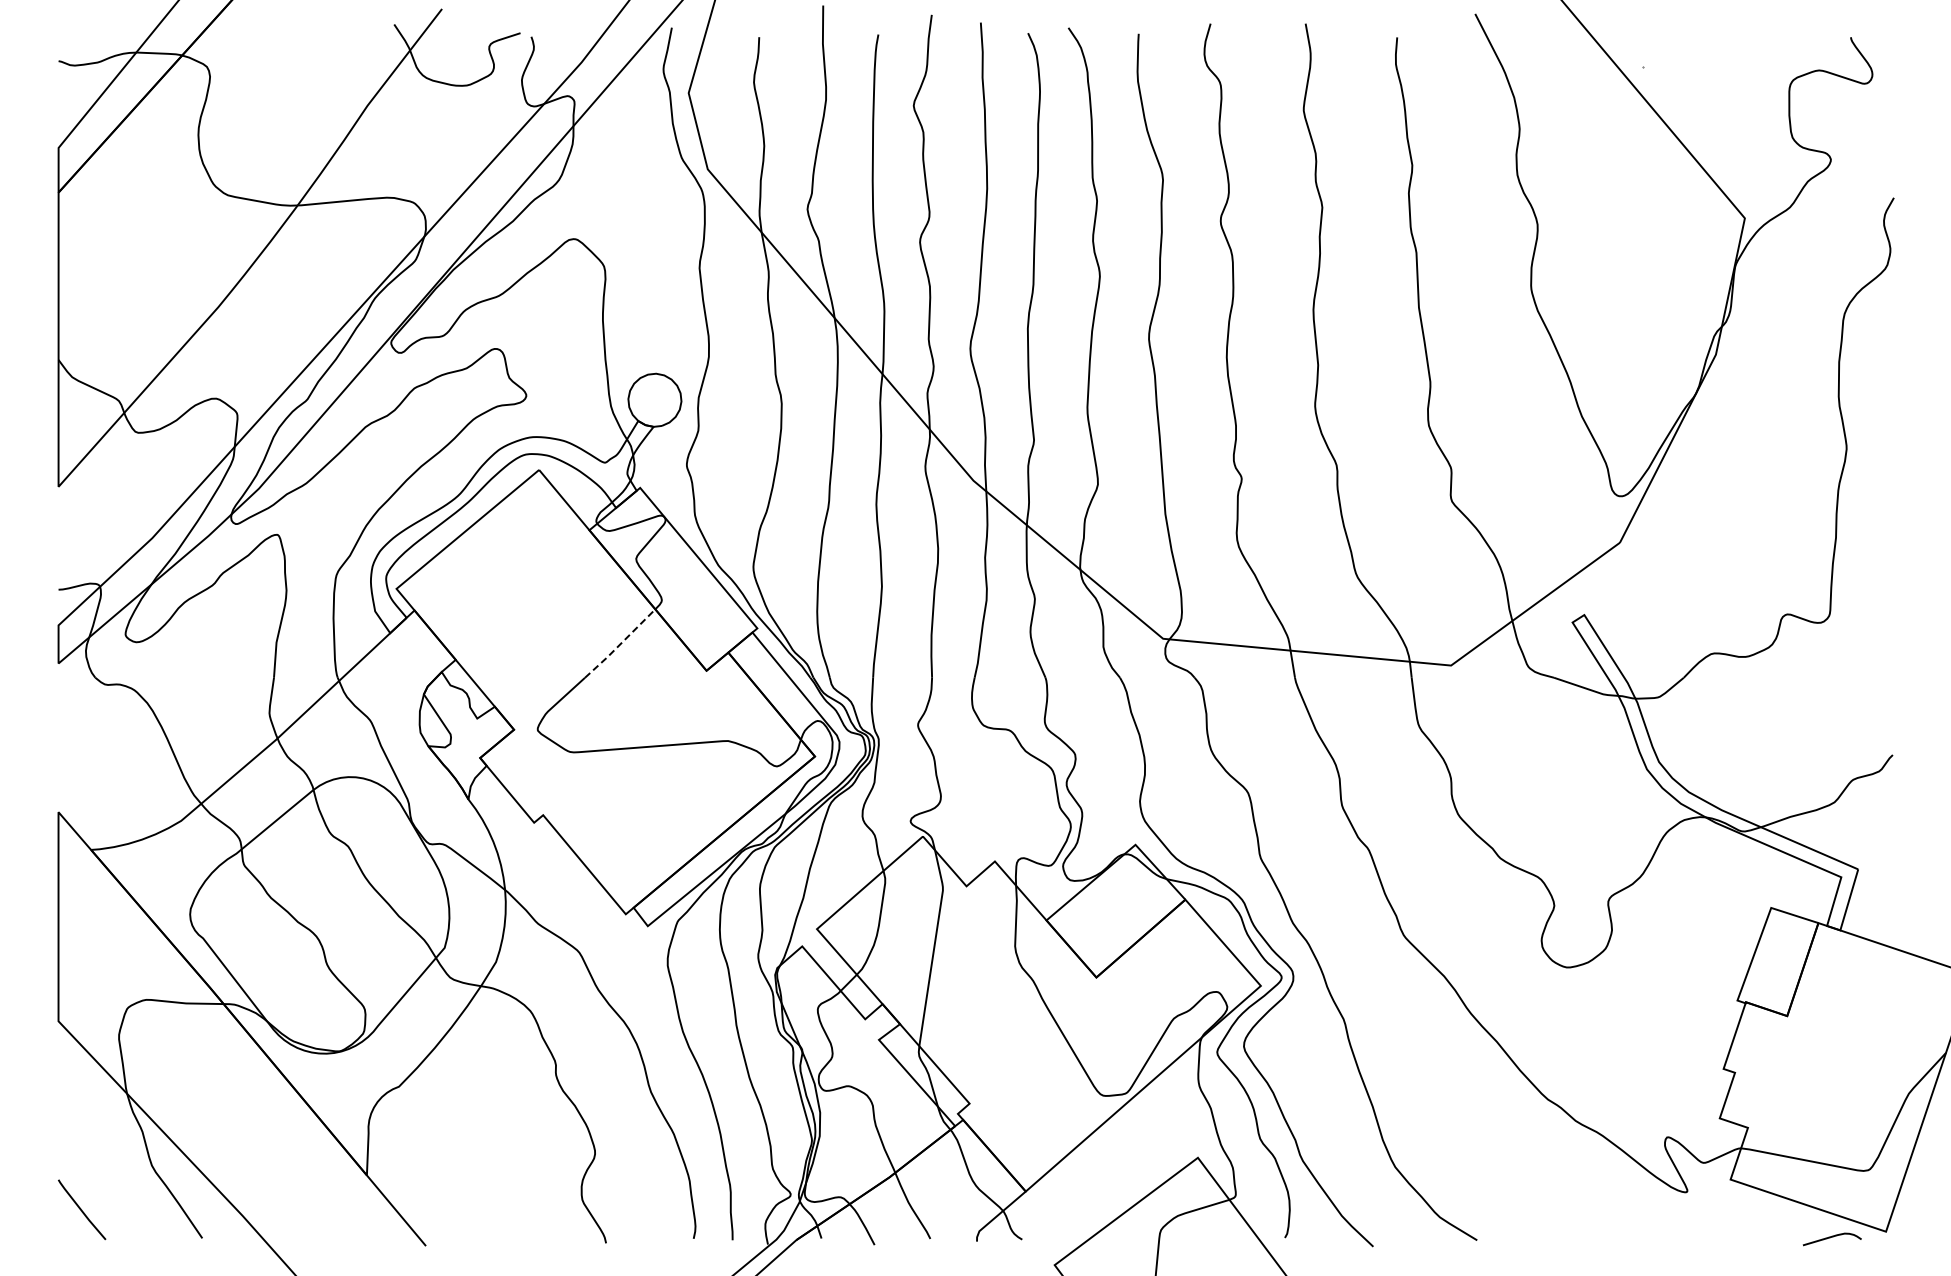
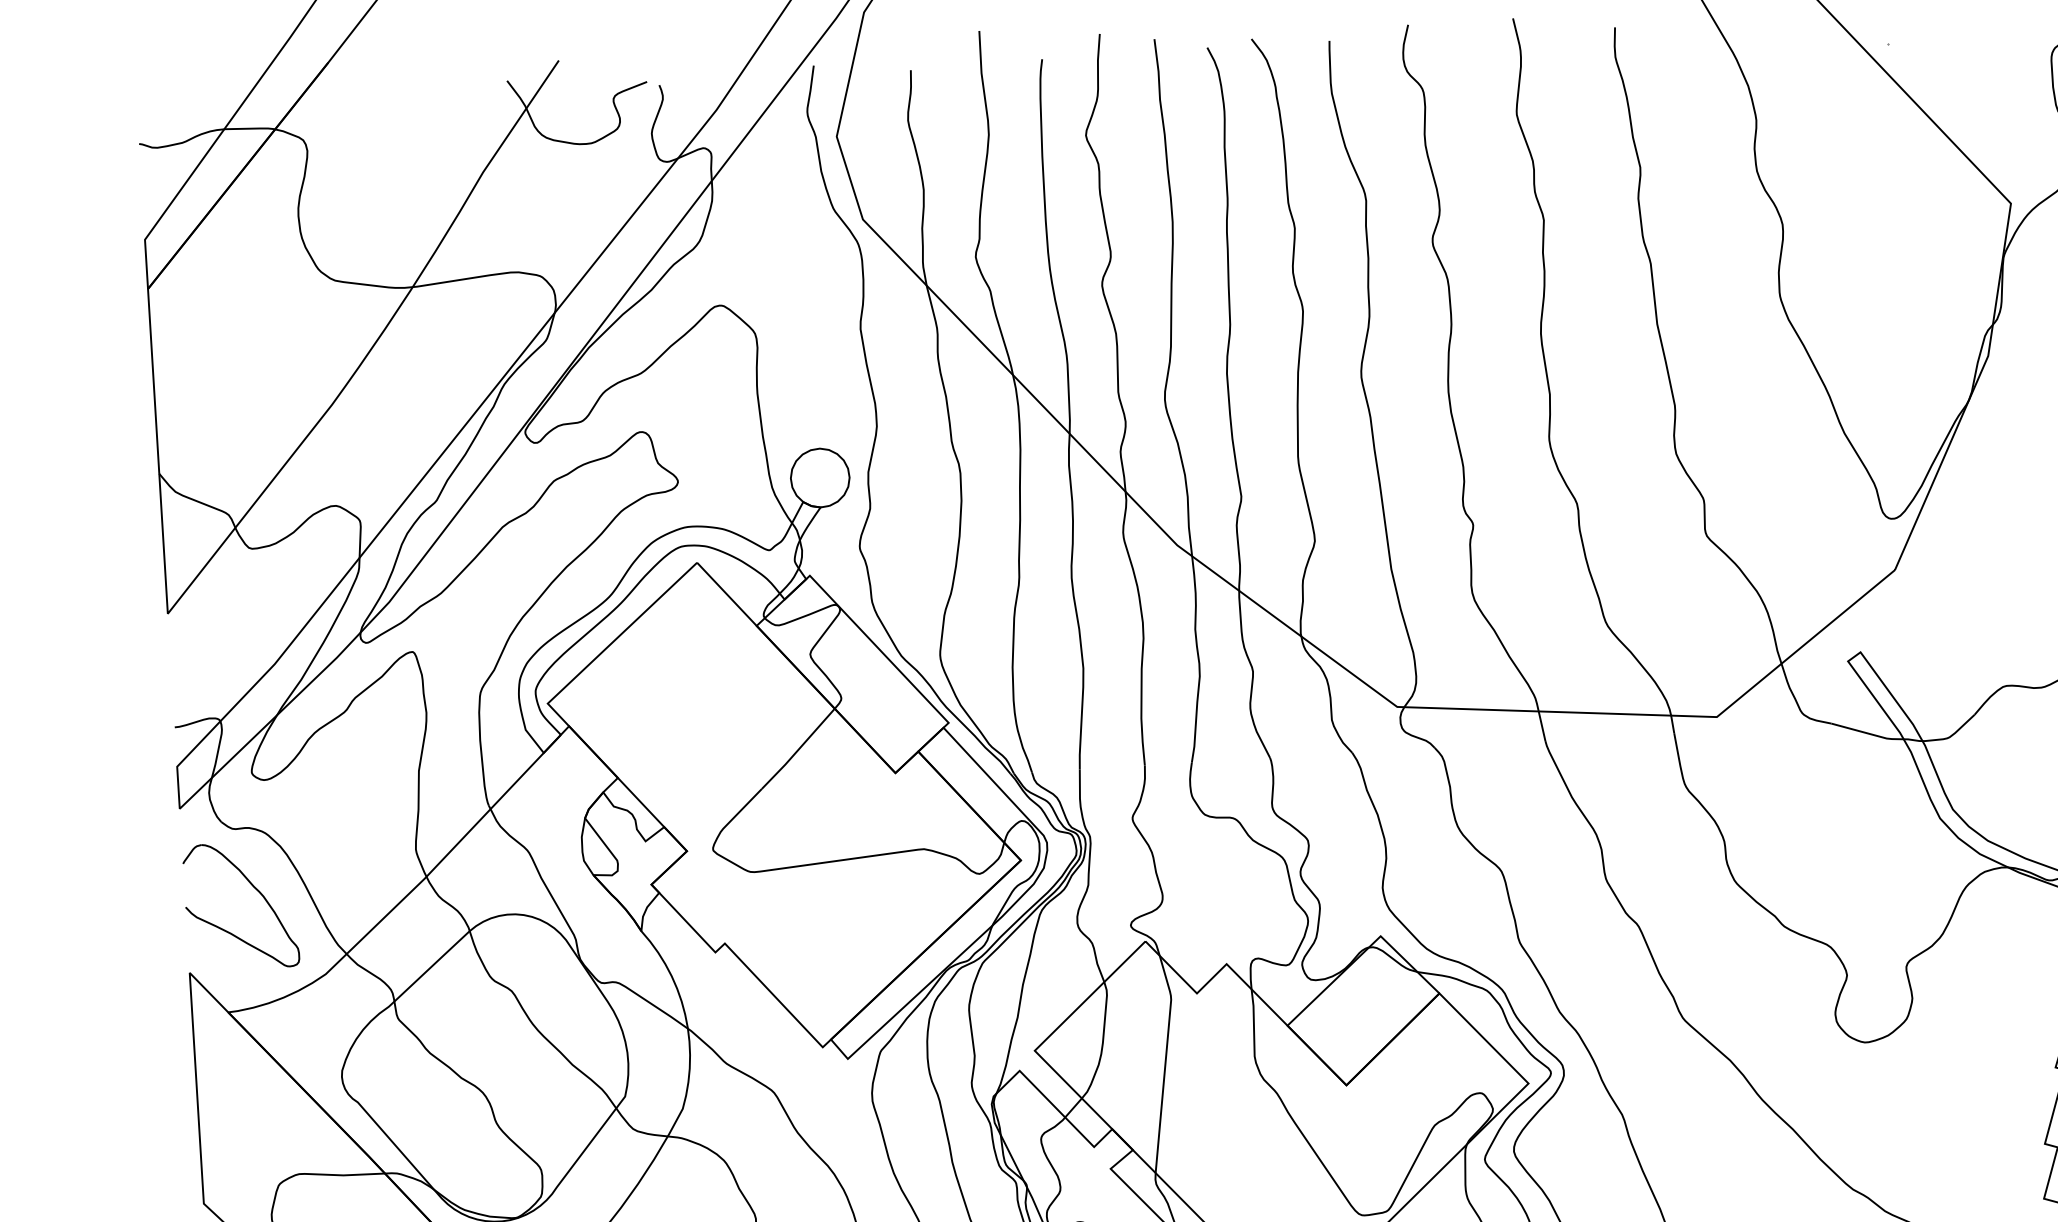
line: (620, 644) -> (798, 749), dashed -> solid
part: (125, 744) -> (259, 893), added

